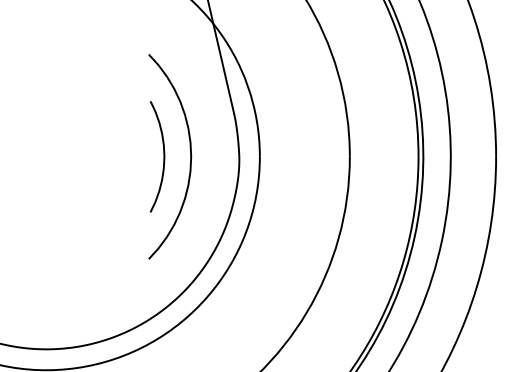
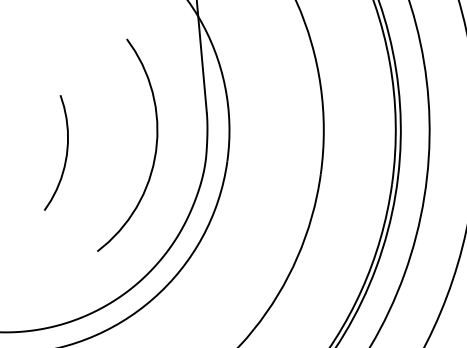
curve: (163, 156) -> (66, 154), moved

